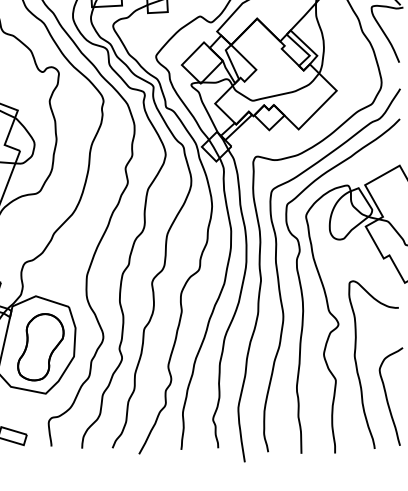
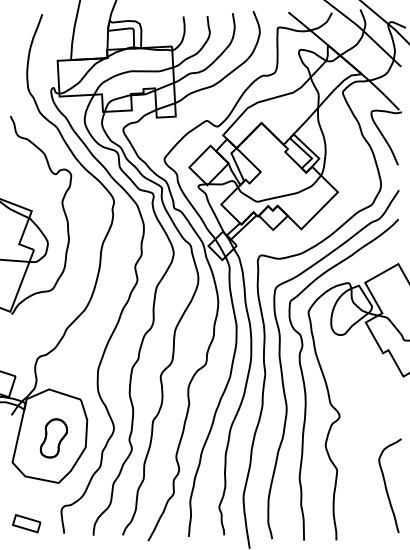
part: (40, 347) -> (53, 438), size x0.6
curve: (358, 368) -> (358, 458), removed

